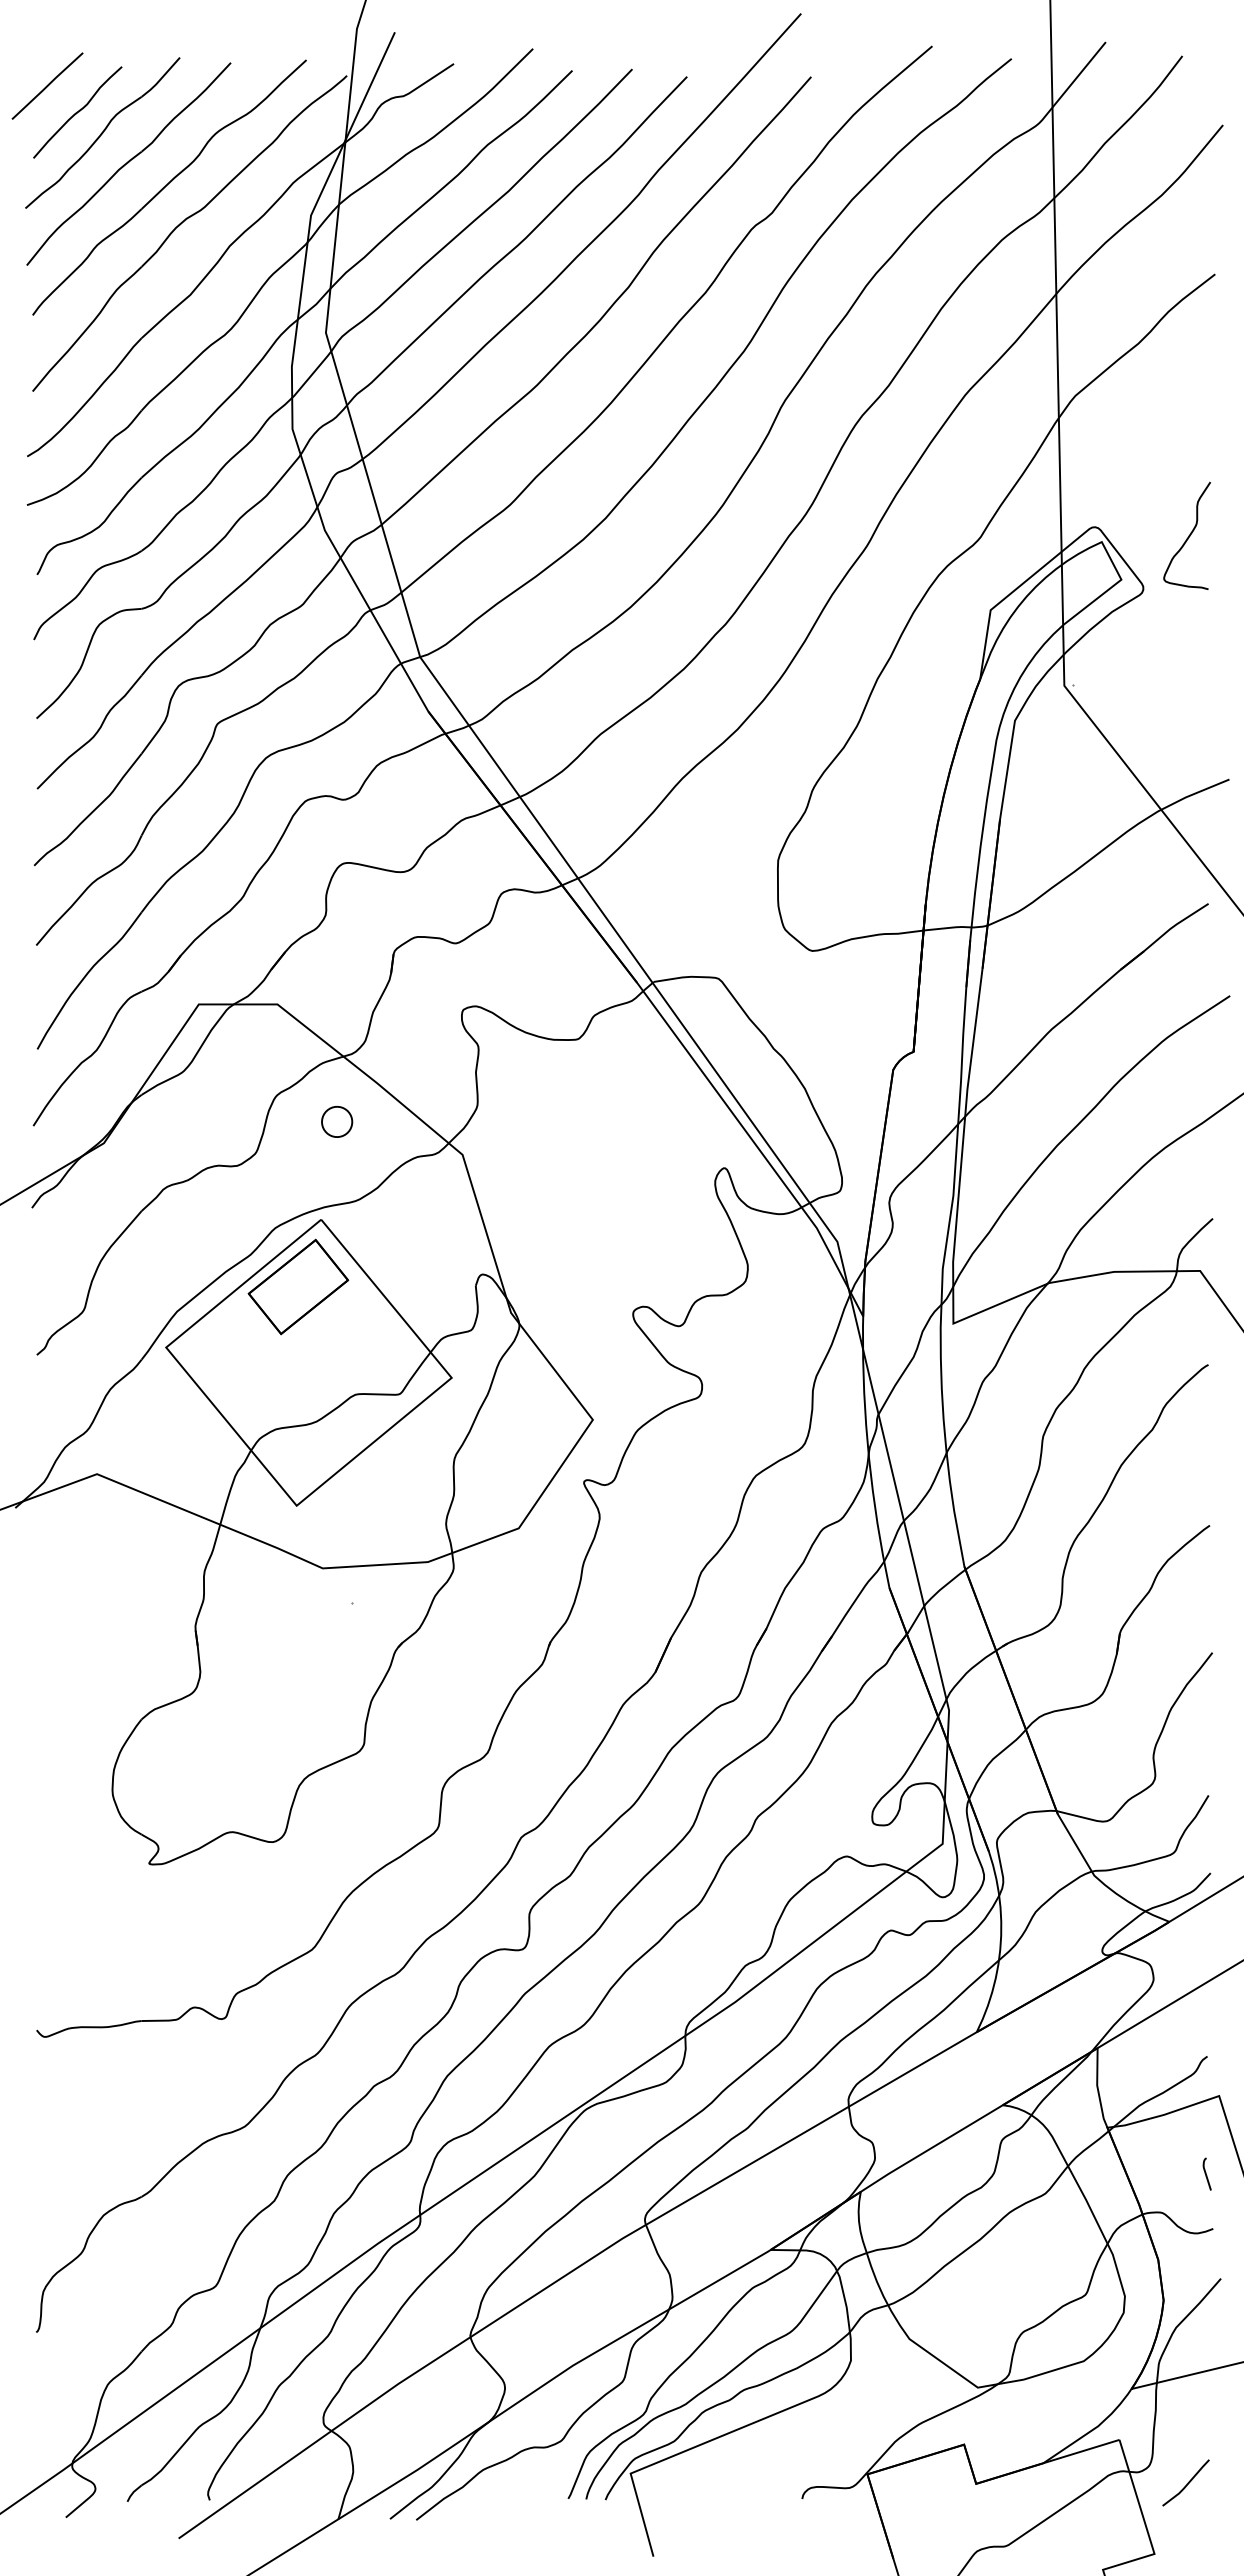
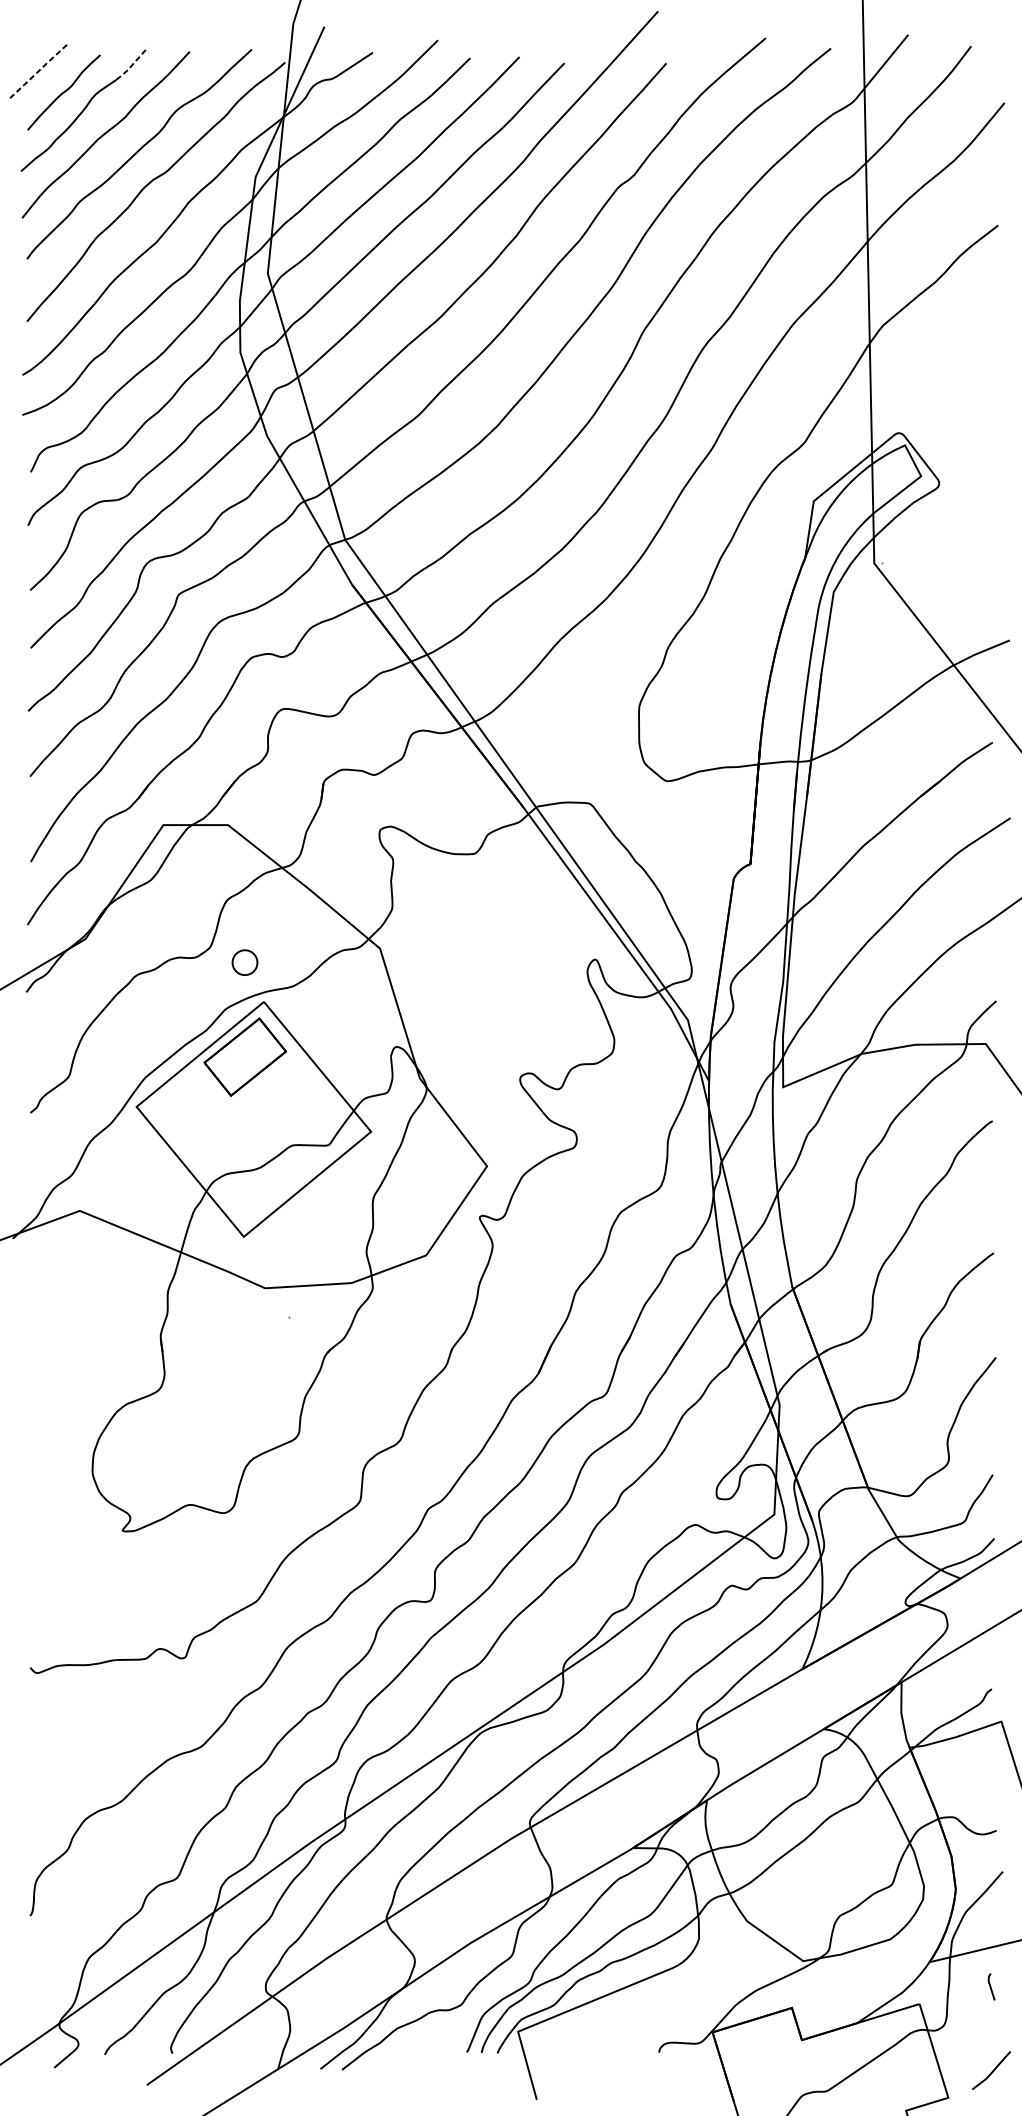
line: (160, 79) -> (131, 65), solid -> dashed
line: (47, 85) -> (39, 70), solid -> dashed
curve: (1188, 535) -> (976, 439), removed
part: (337, 1121) -> (245, 962), moved
curve: (1206, 2173) -> (991, 1986), moved
line: (1187, 2482) -> (992, 2070), moved

